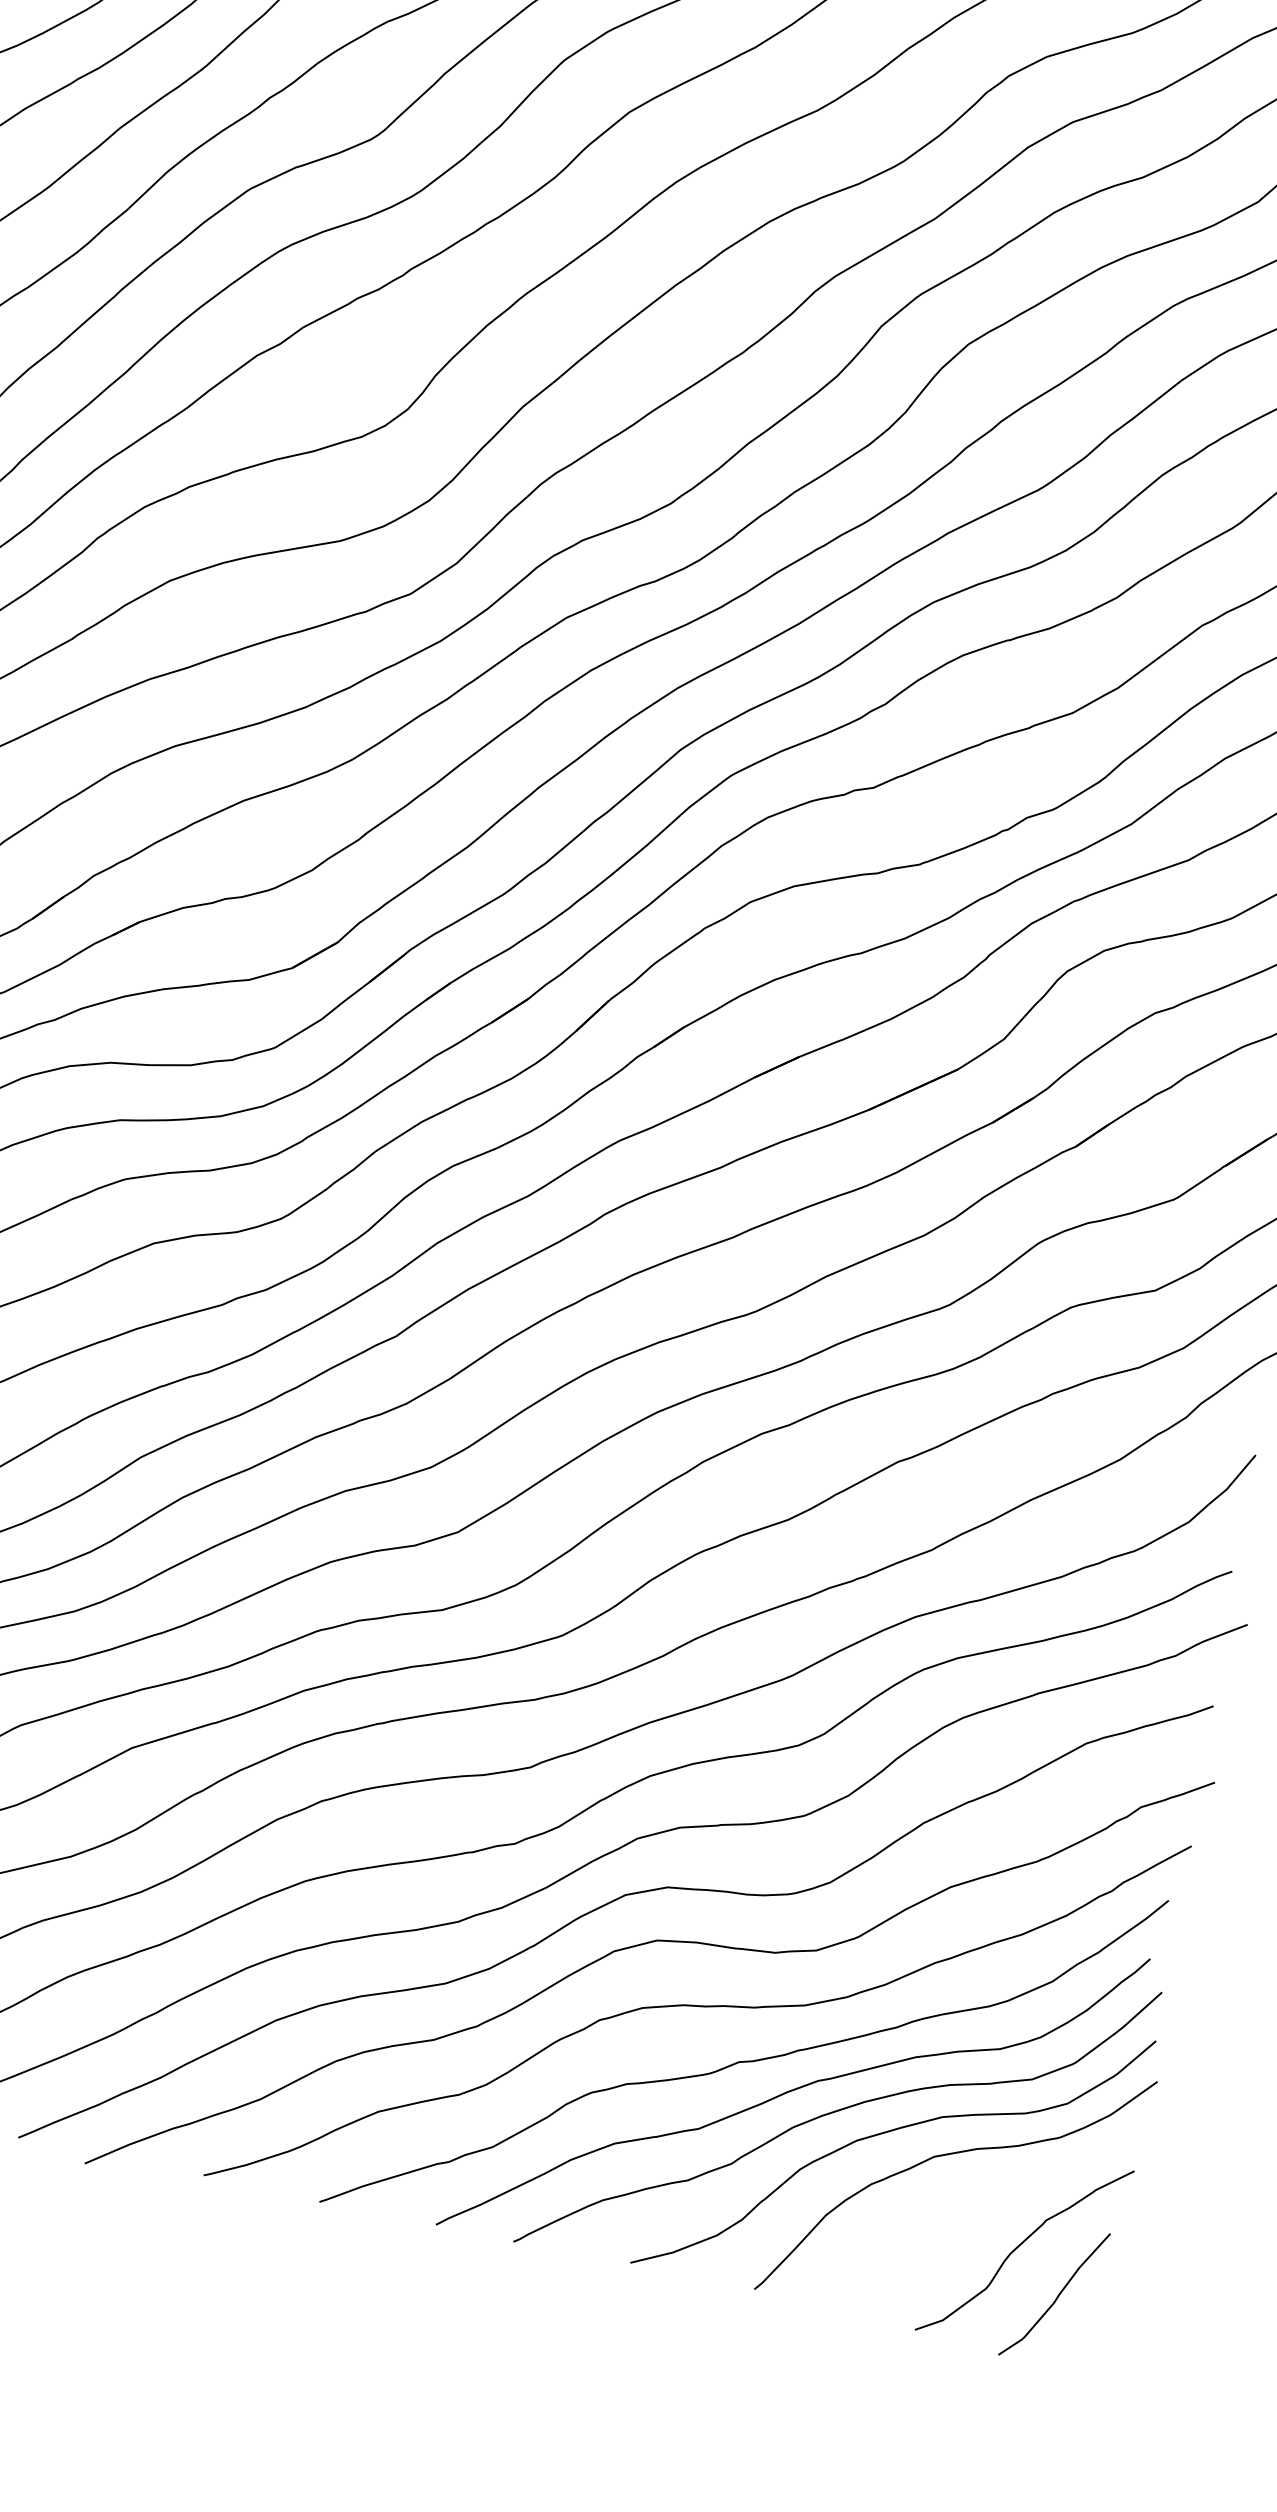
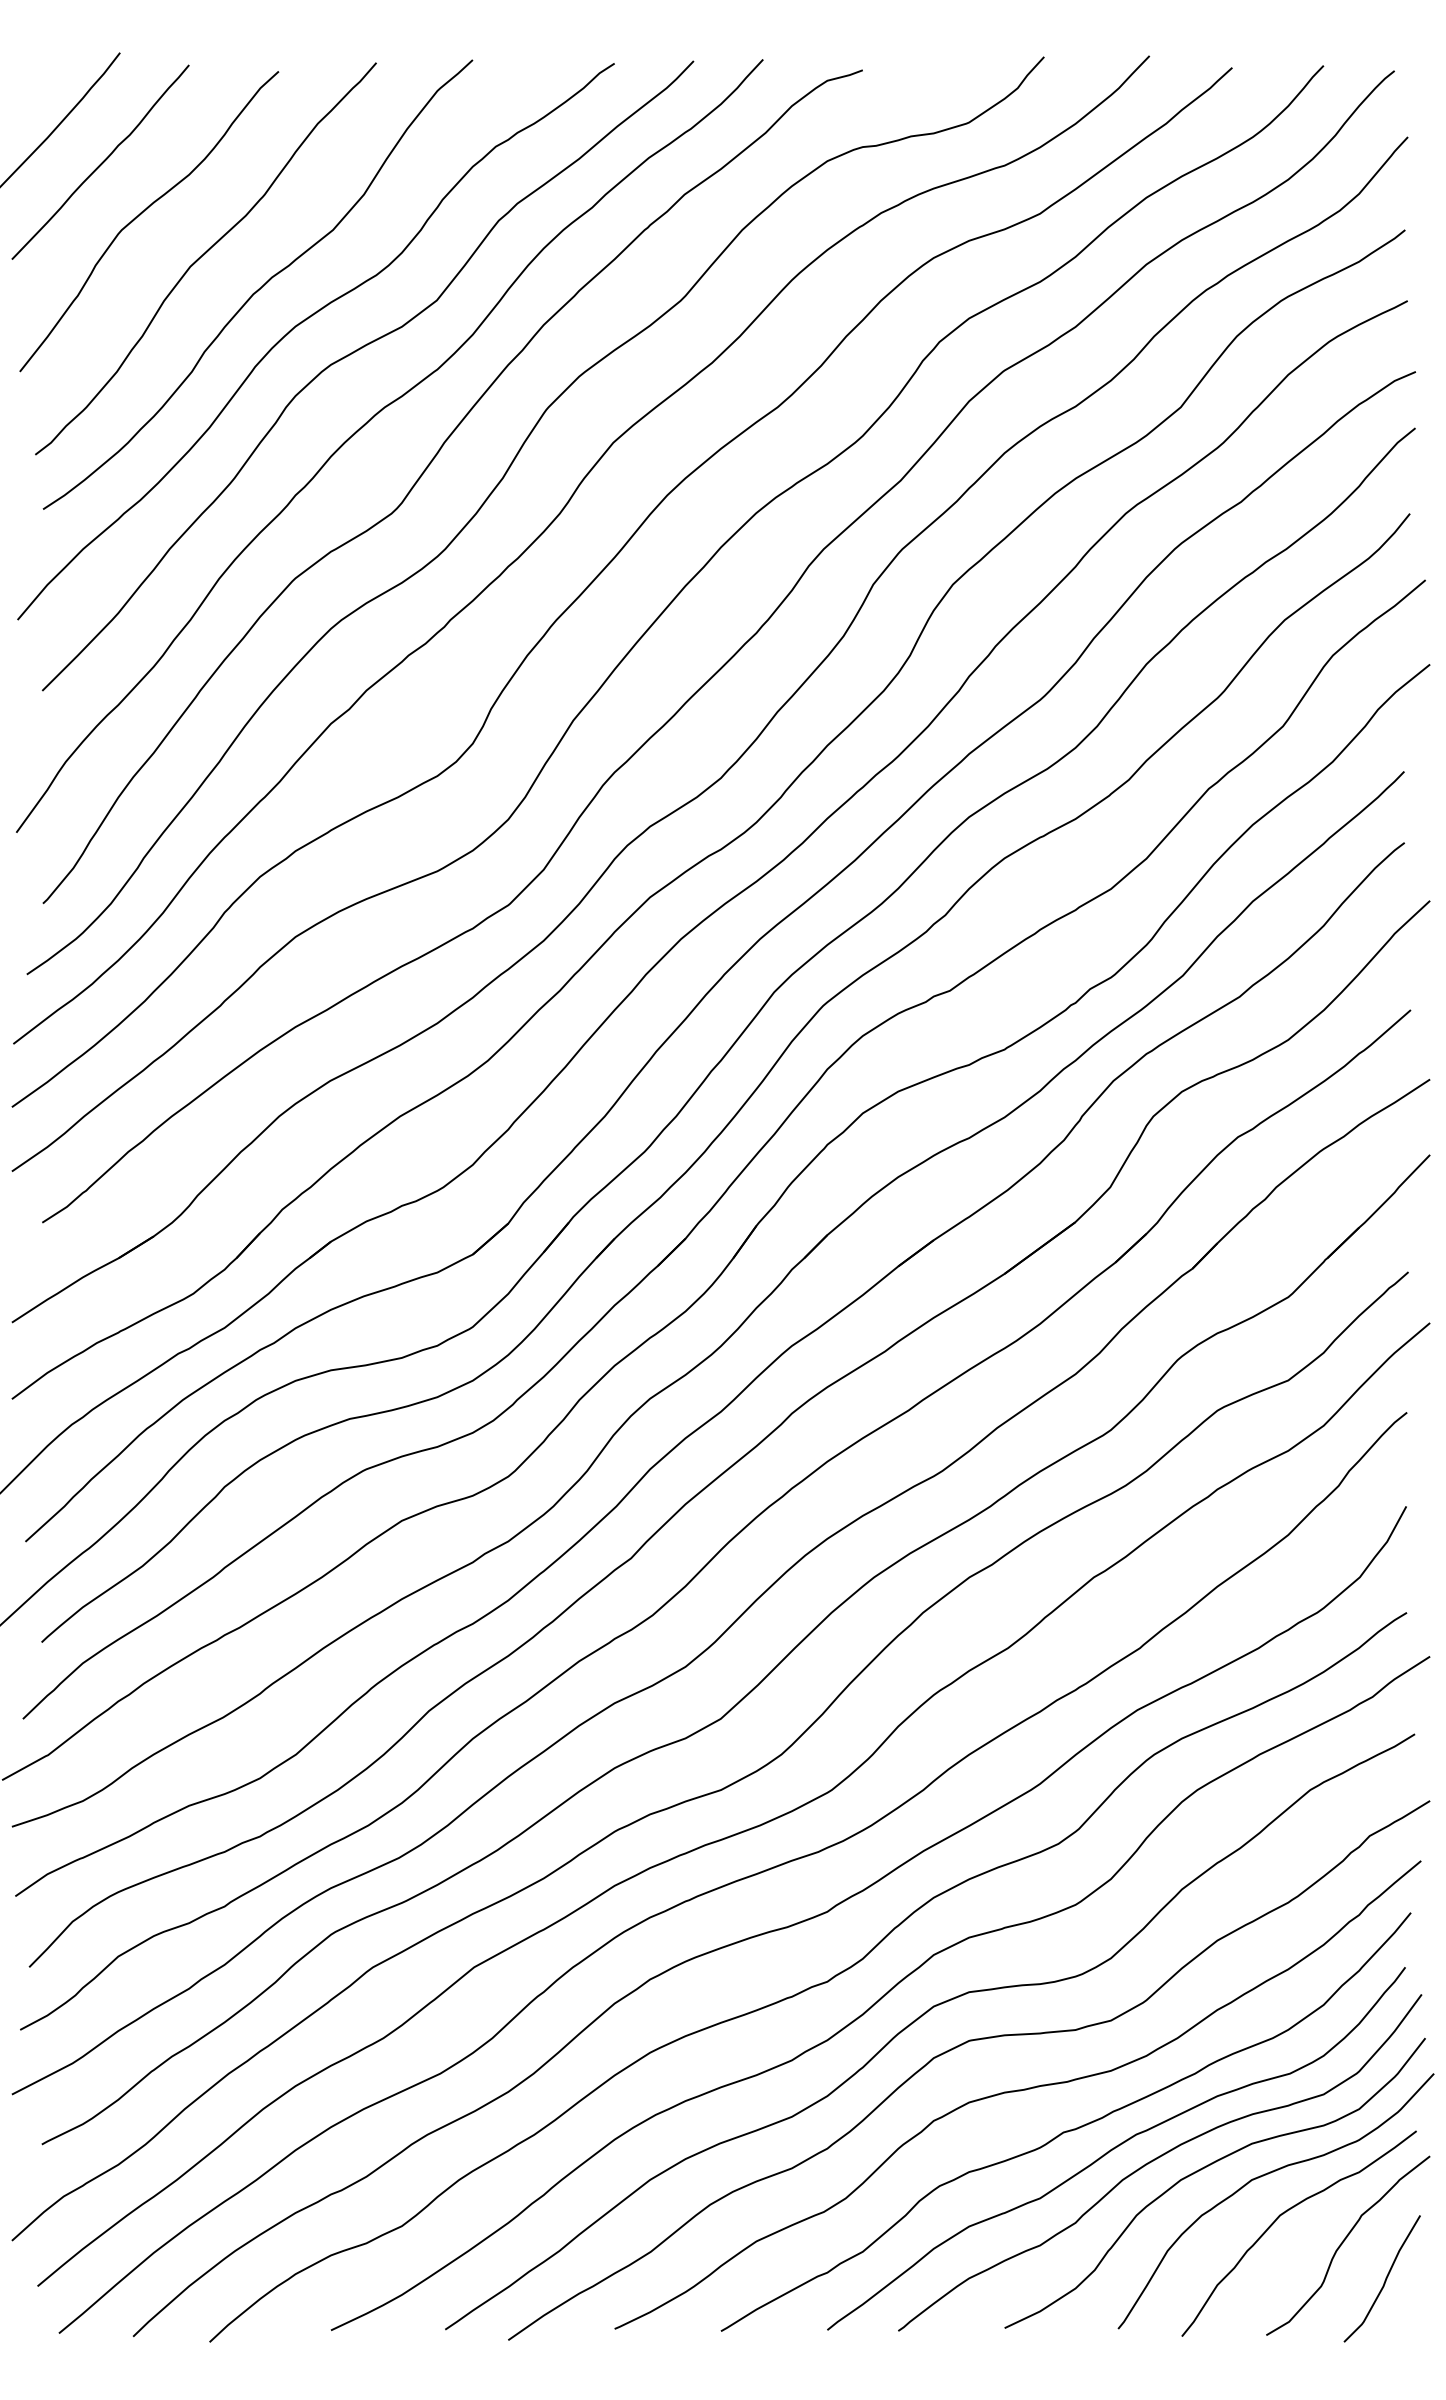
curve: (964, 2200) -> (1286, 2212), added

